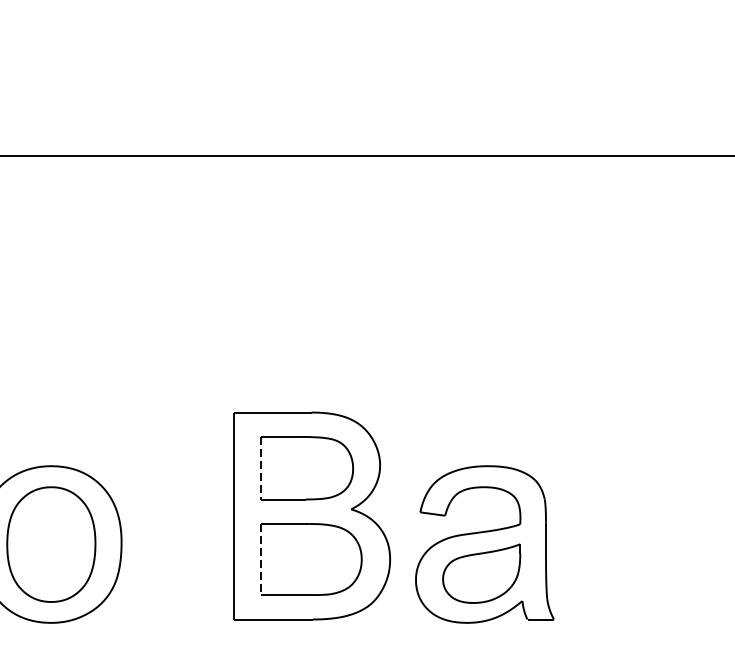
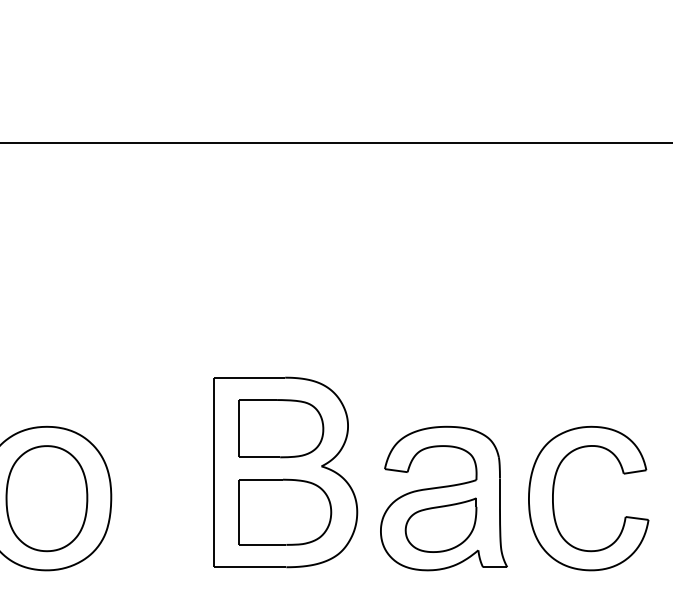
line: (261, 468) -> (239, 428), dashed -> solid
part: (605, 535) -> (554, 490), added
line: (261, 559) -> (239, 512), dashed -> solid

